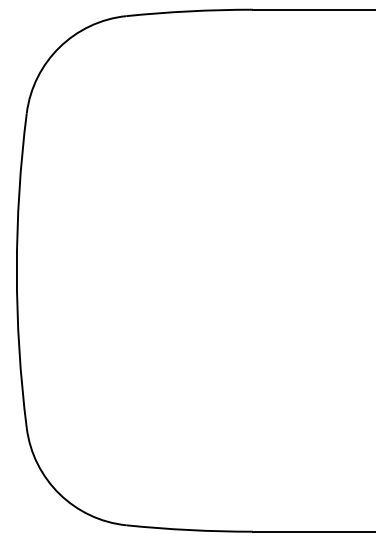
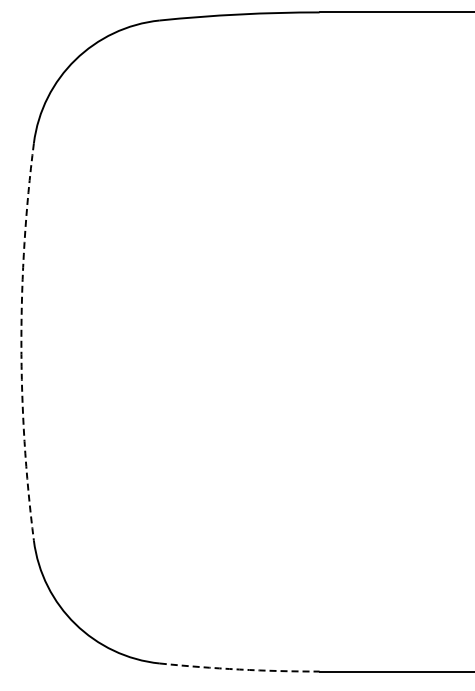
arc: (16, 270) -> (21, 341), solid -> dashed
arc: (189, 530) -> (239, 669), solid -> dashed

